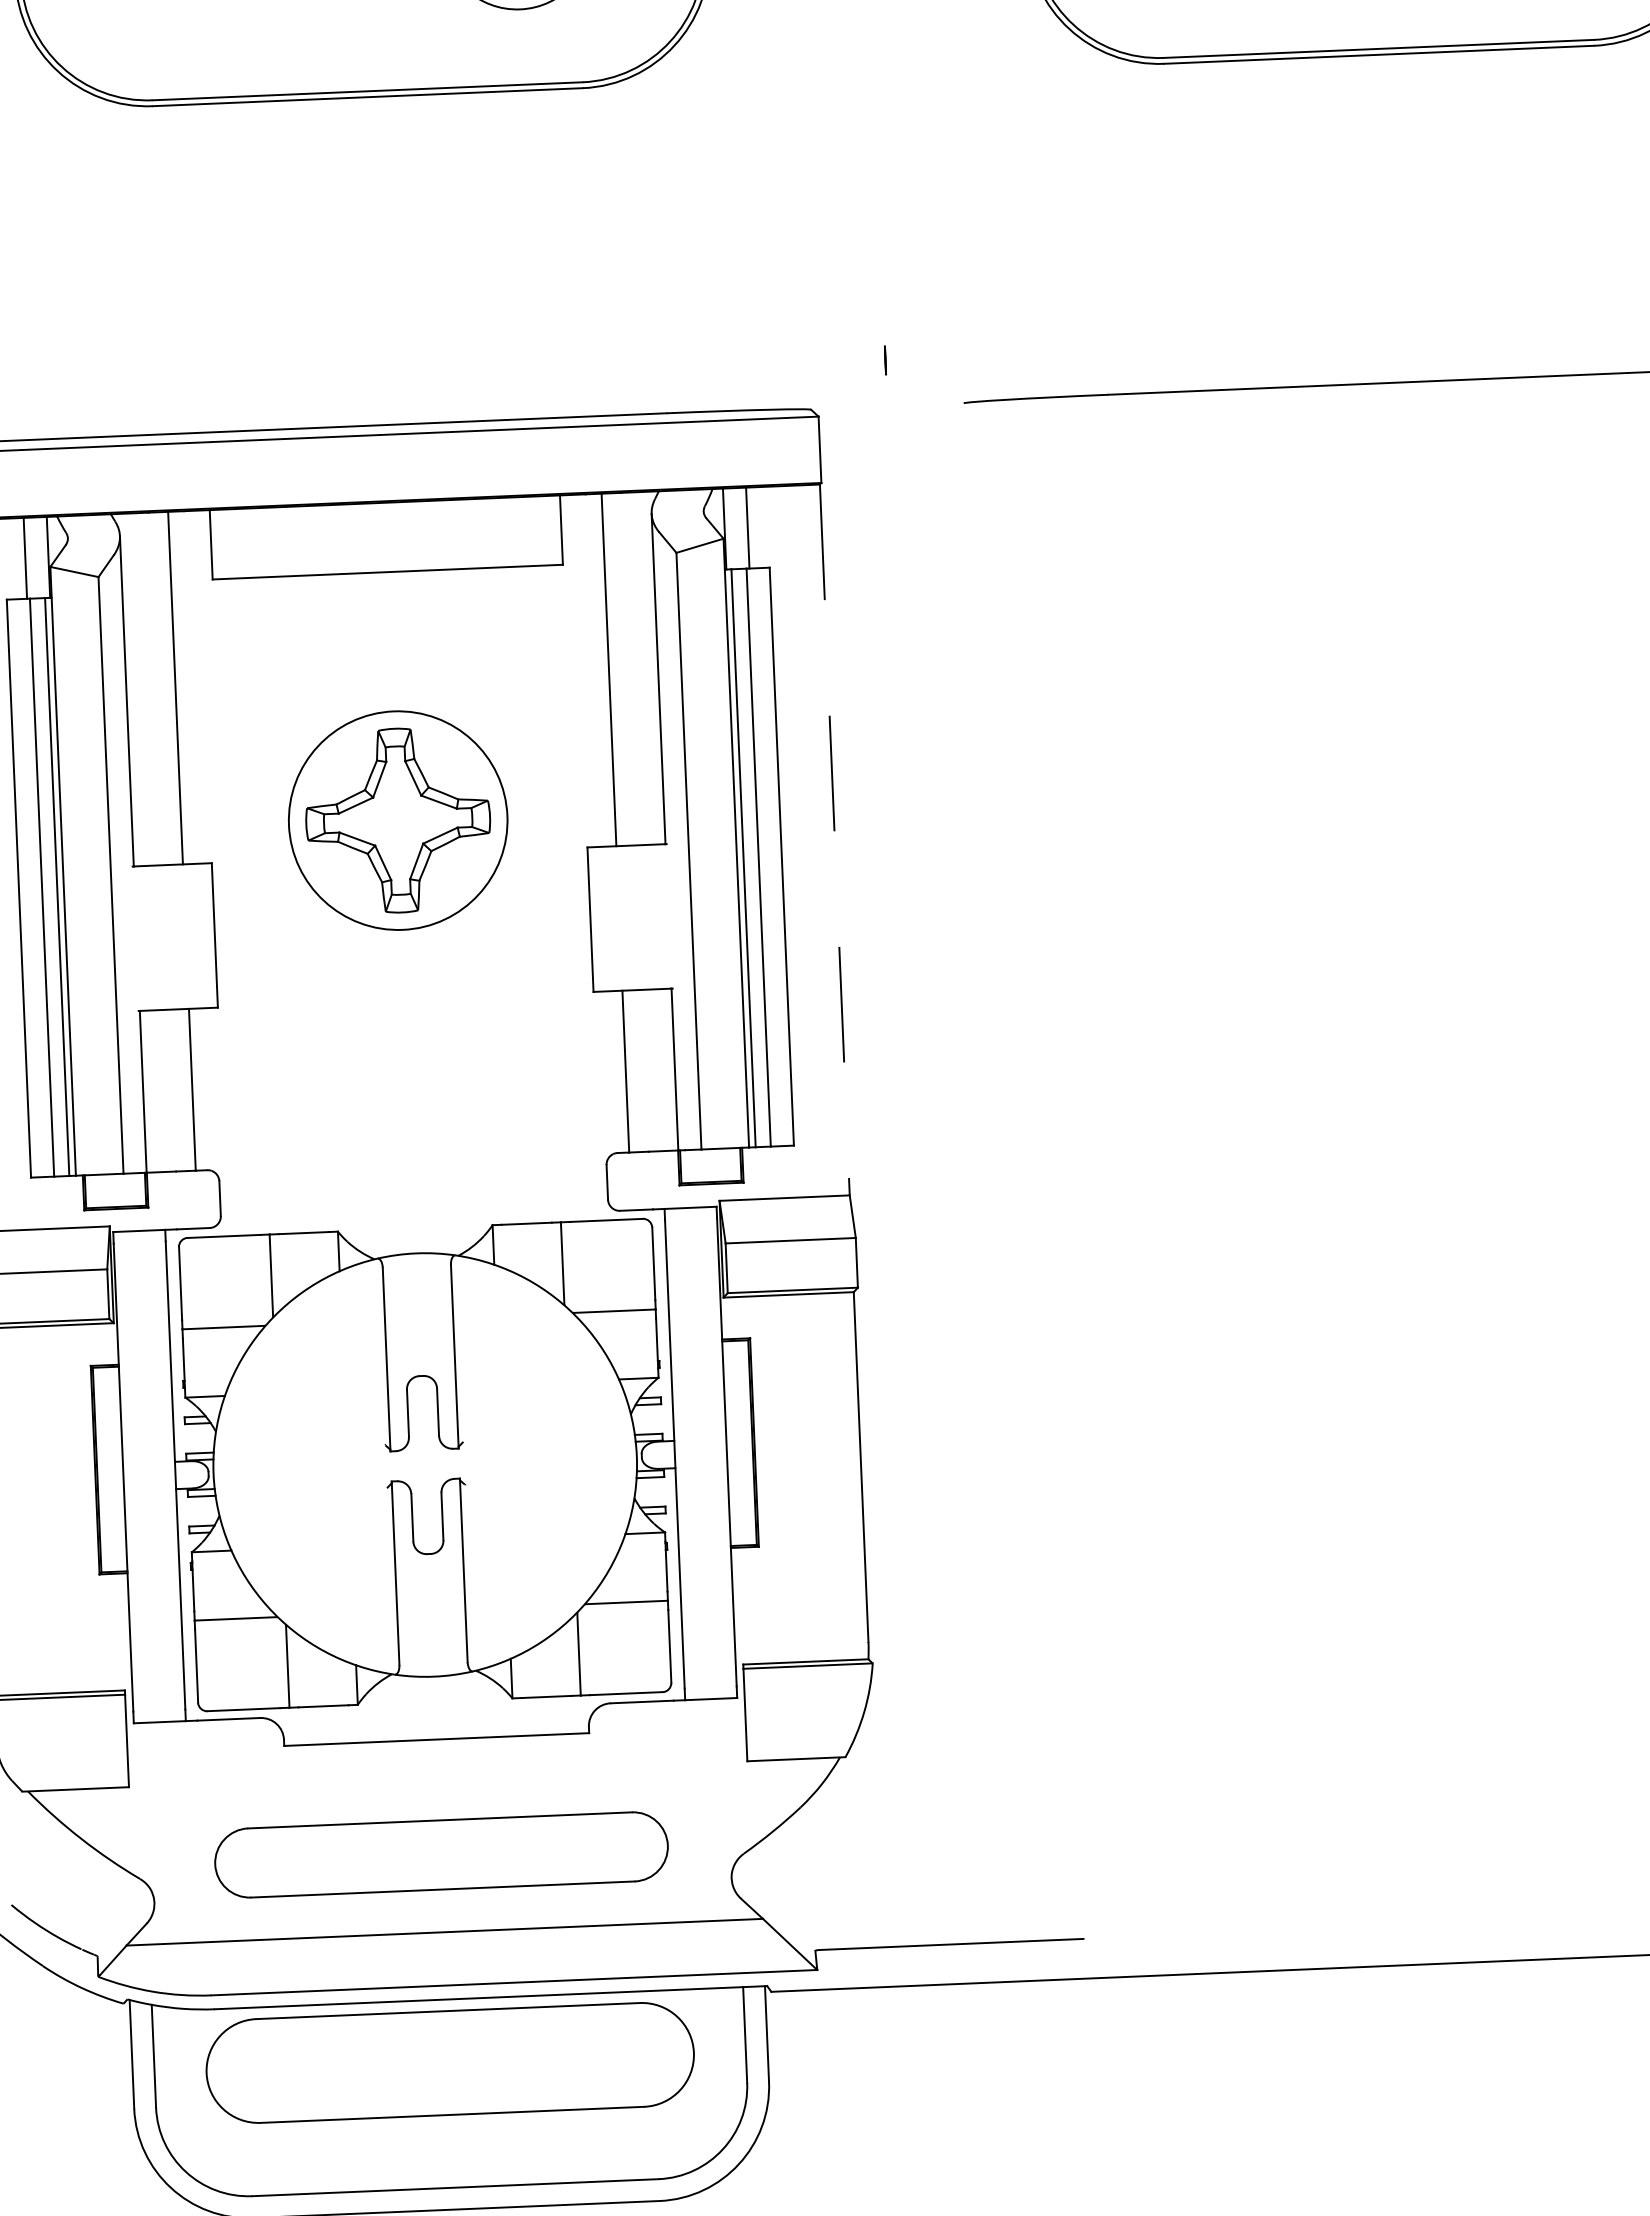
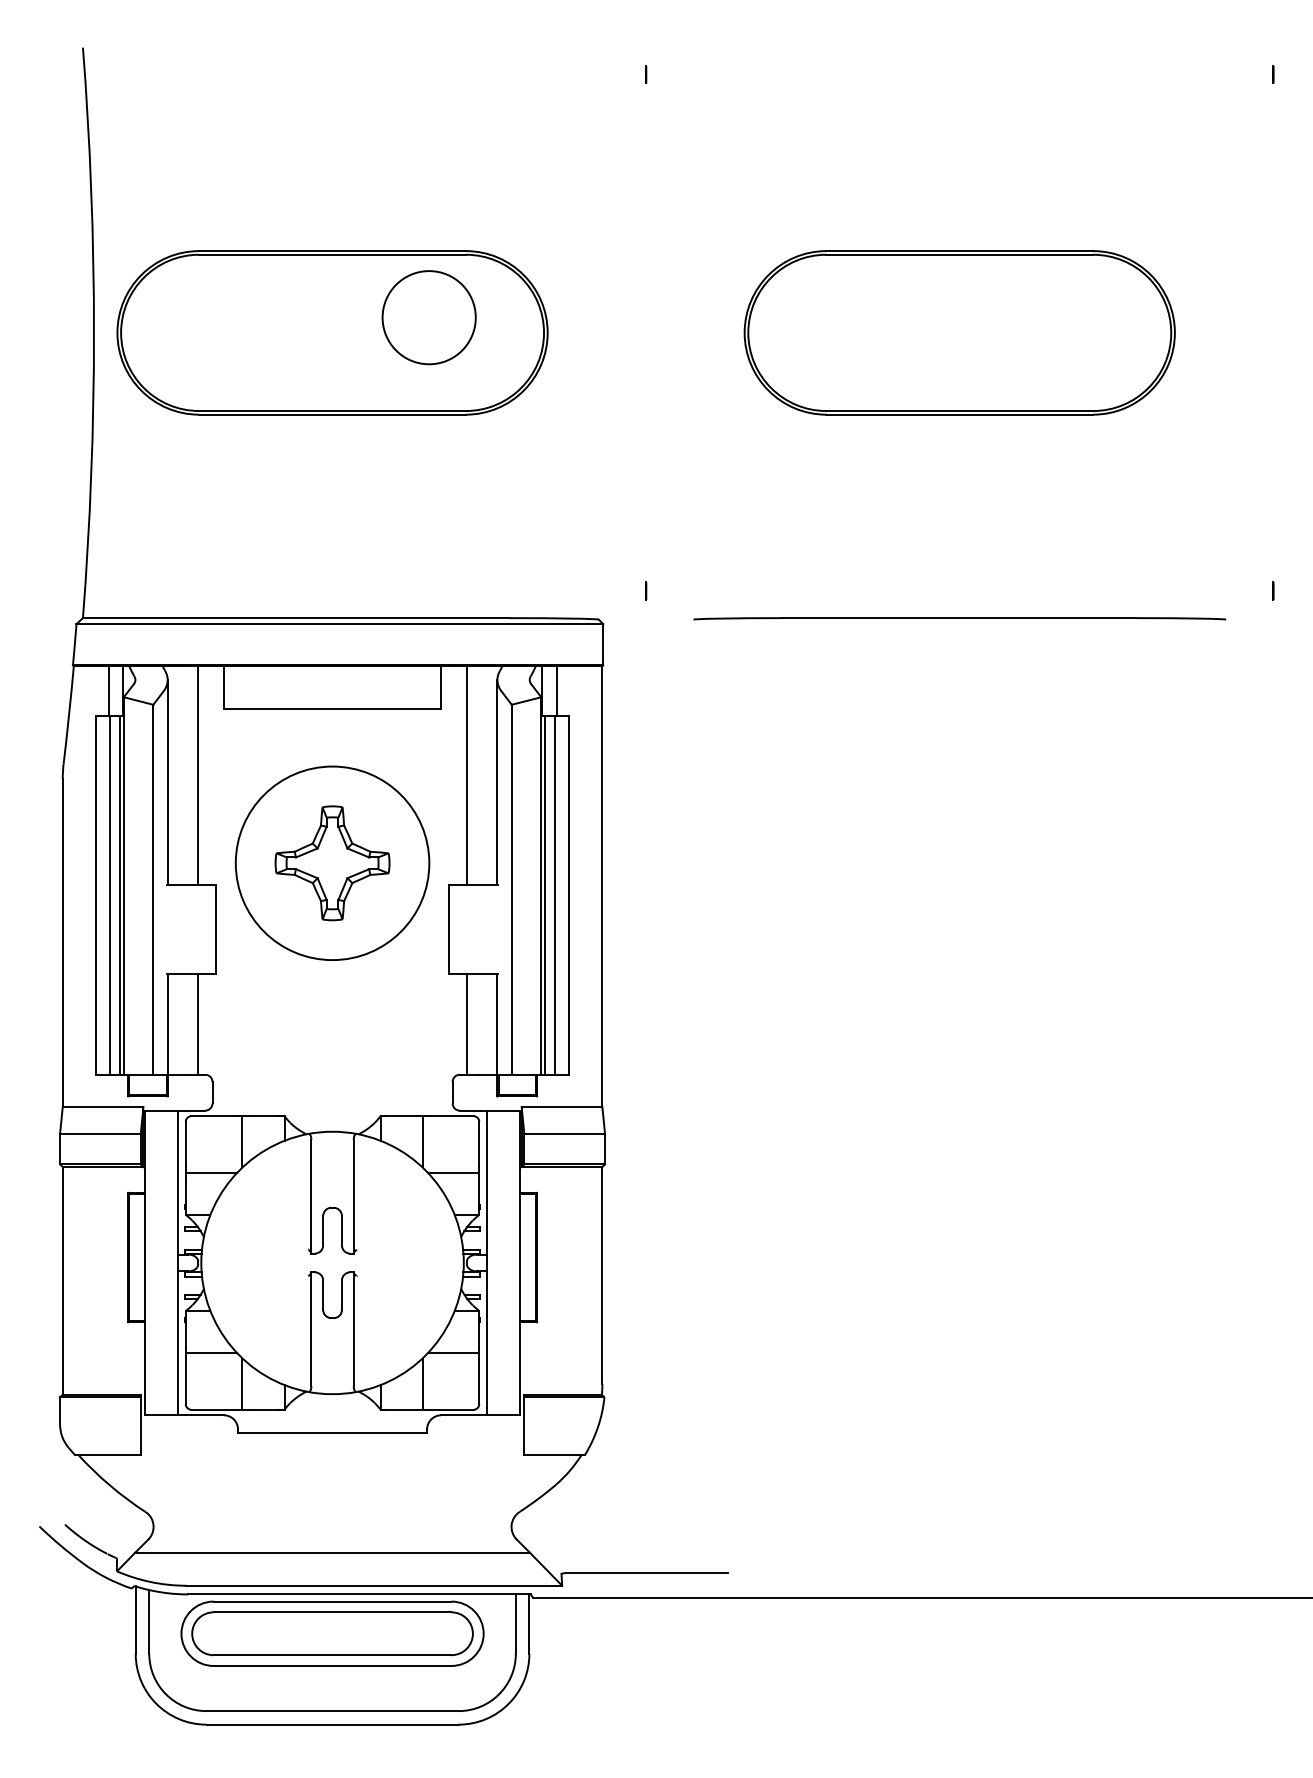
circle: (398, 820) -> (332, 863), size x1.43
line: (835, 841) -> (602, 887), dashed -> solid
part: (441, 1854) -> (332, 1633), moved

